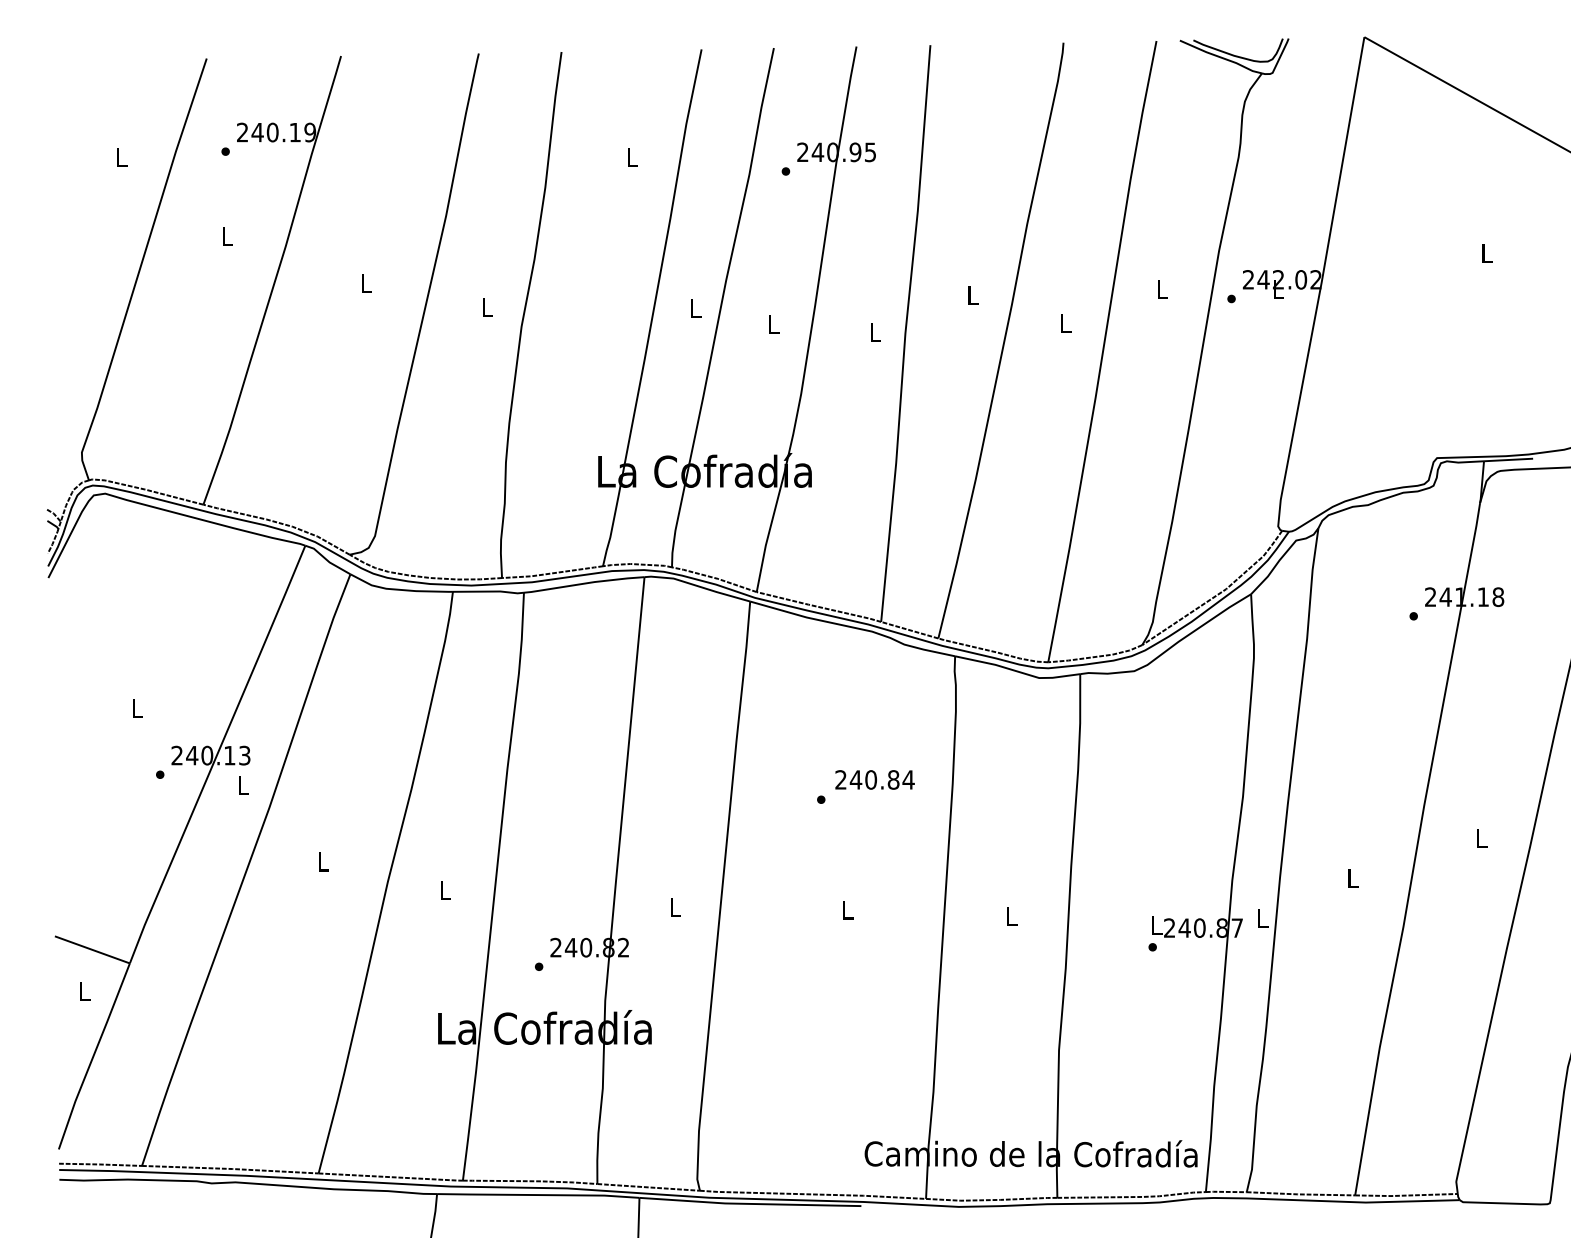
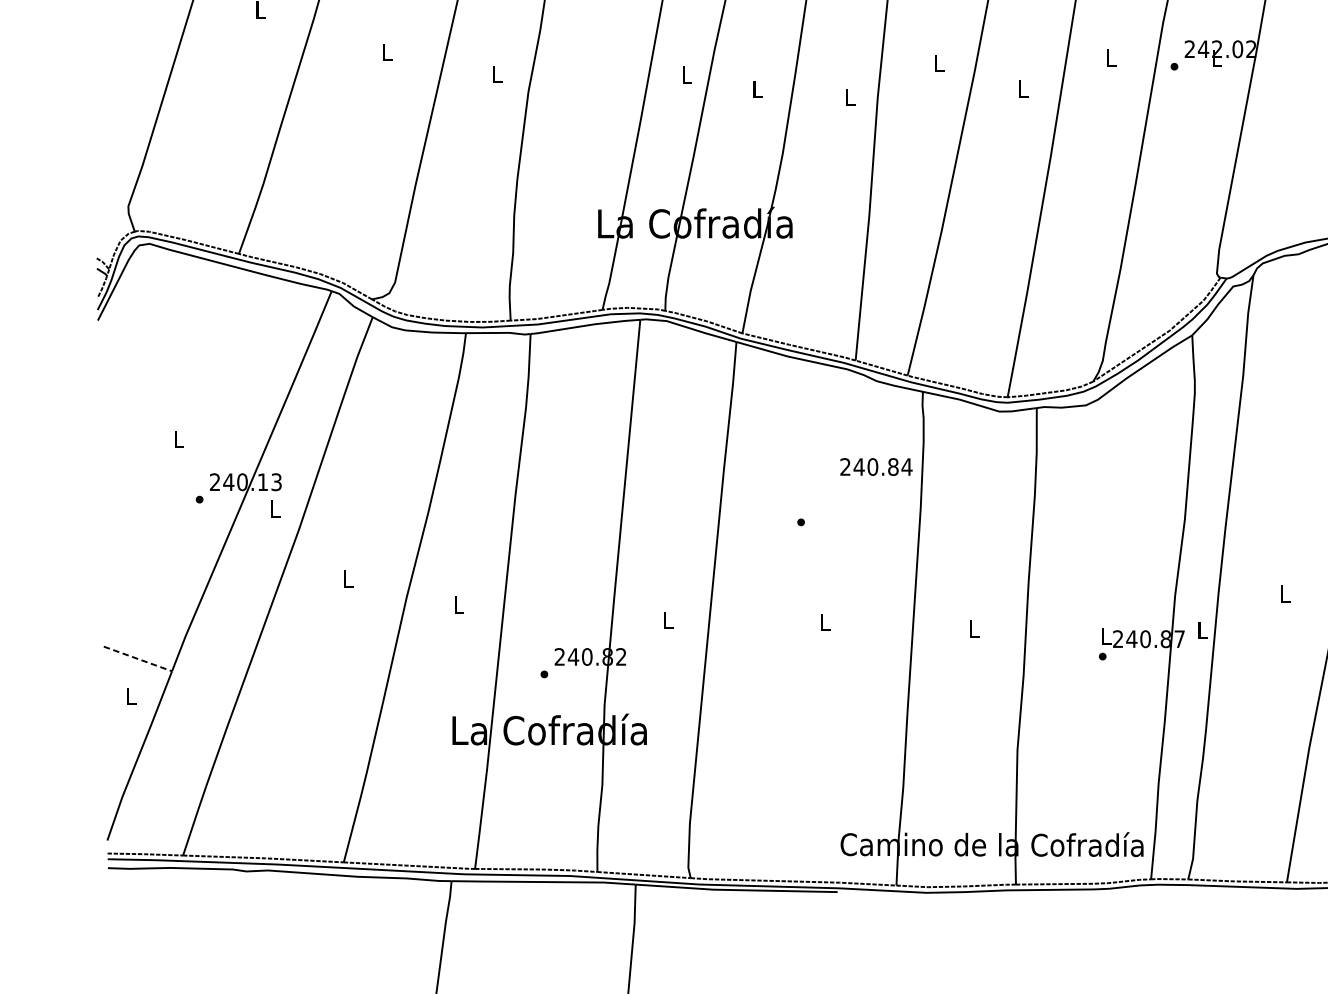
text: (874, 779) -> (875, 466), moved
line: (92, 949) -> (138, 658), solid -> dashed

